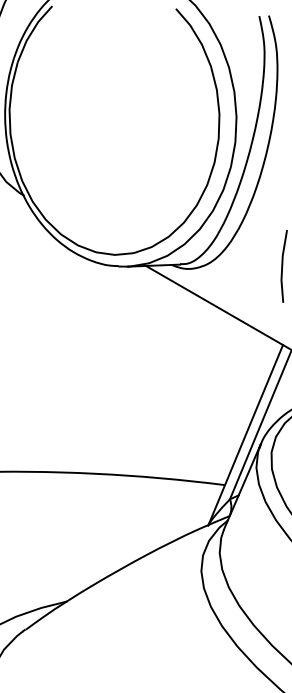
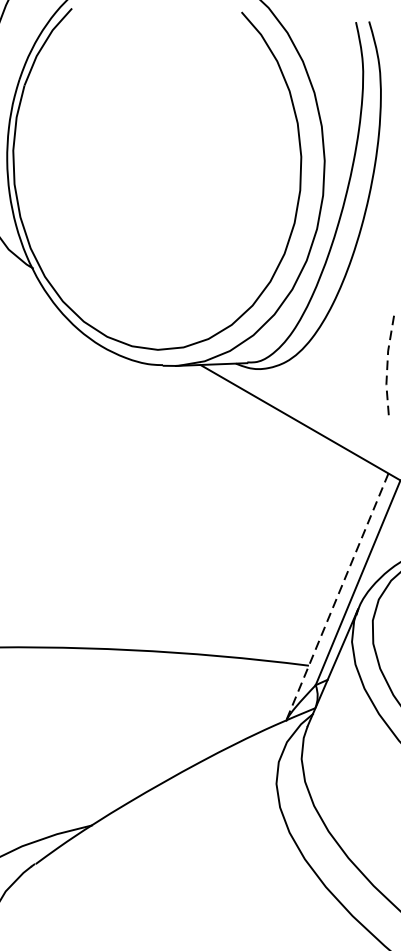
line: (282, 266) -> (387, 365), solid -> dashed
line: (245, 435) -> (337, 597), solid -> dashed

